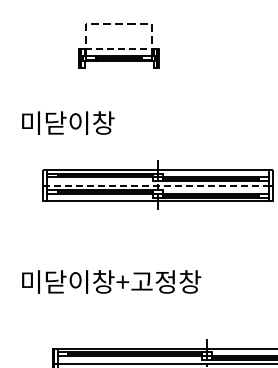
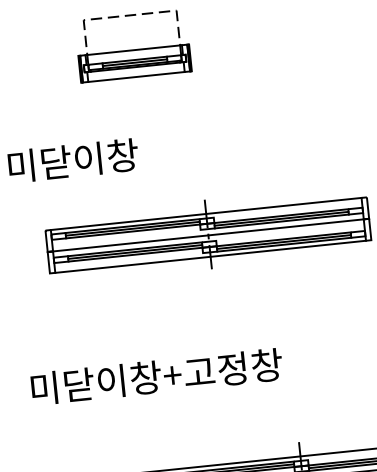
line: (119, 49) -> (134, 50), dashed -> solid
line: (118, 68) -> (135, 77), added
line: (158, 185) -> (208, 235), dashed -> solid

